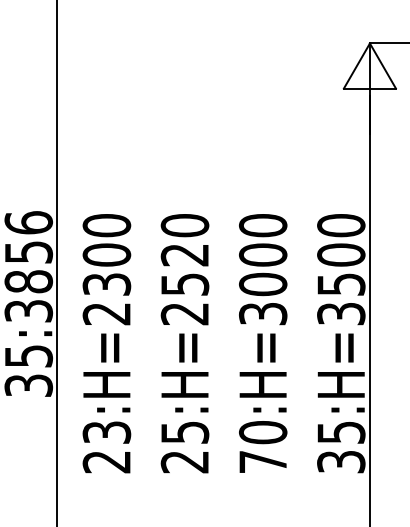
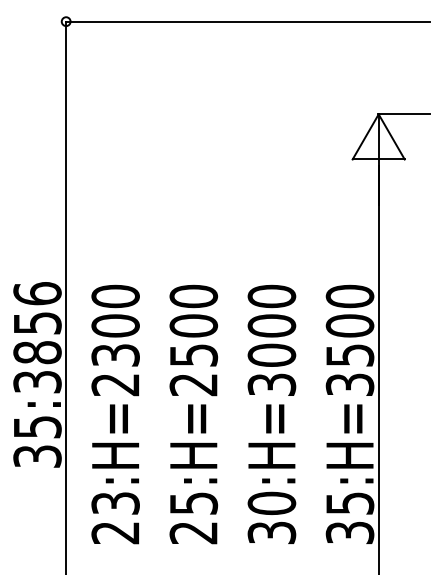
text: (184, 254) -> (193, 325), 25:H=2520 -> 25:H=2500
text: (262, 461) -> (271, 532), 70:H=3000 -> 30:H=3000

